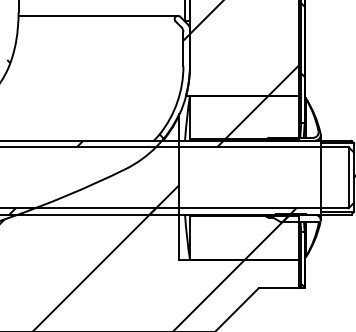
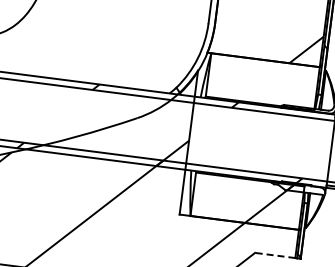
hatch: (246, 117) -> (264, 82), removed
line: (278, 288) -> (274, 255), solid -> dashed

